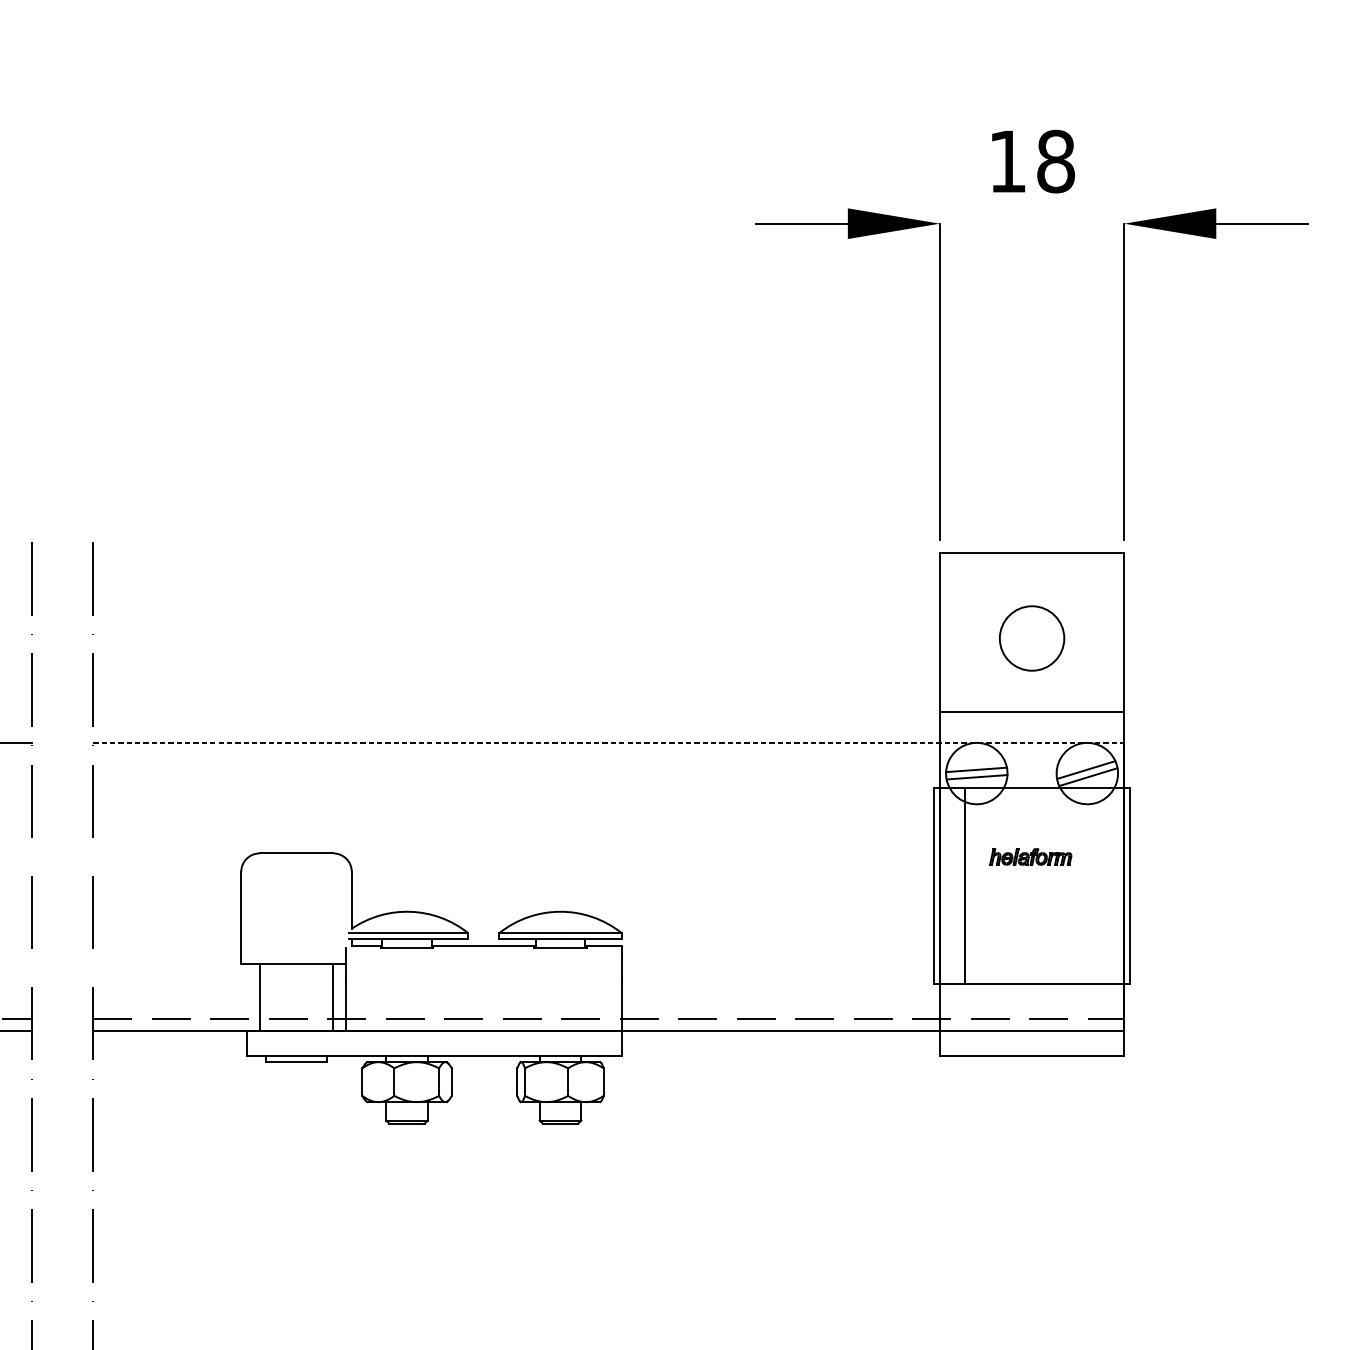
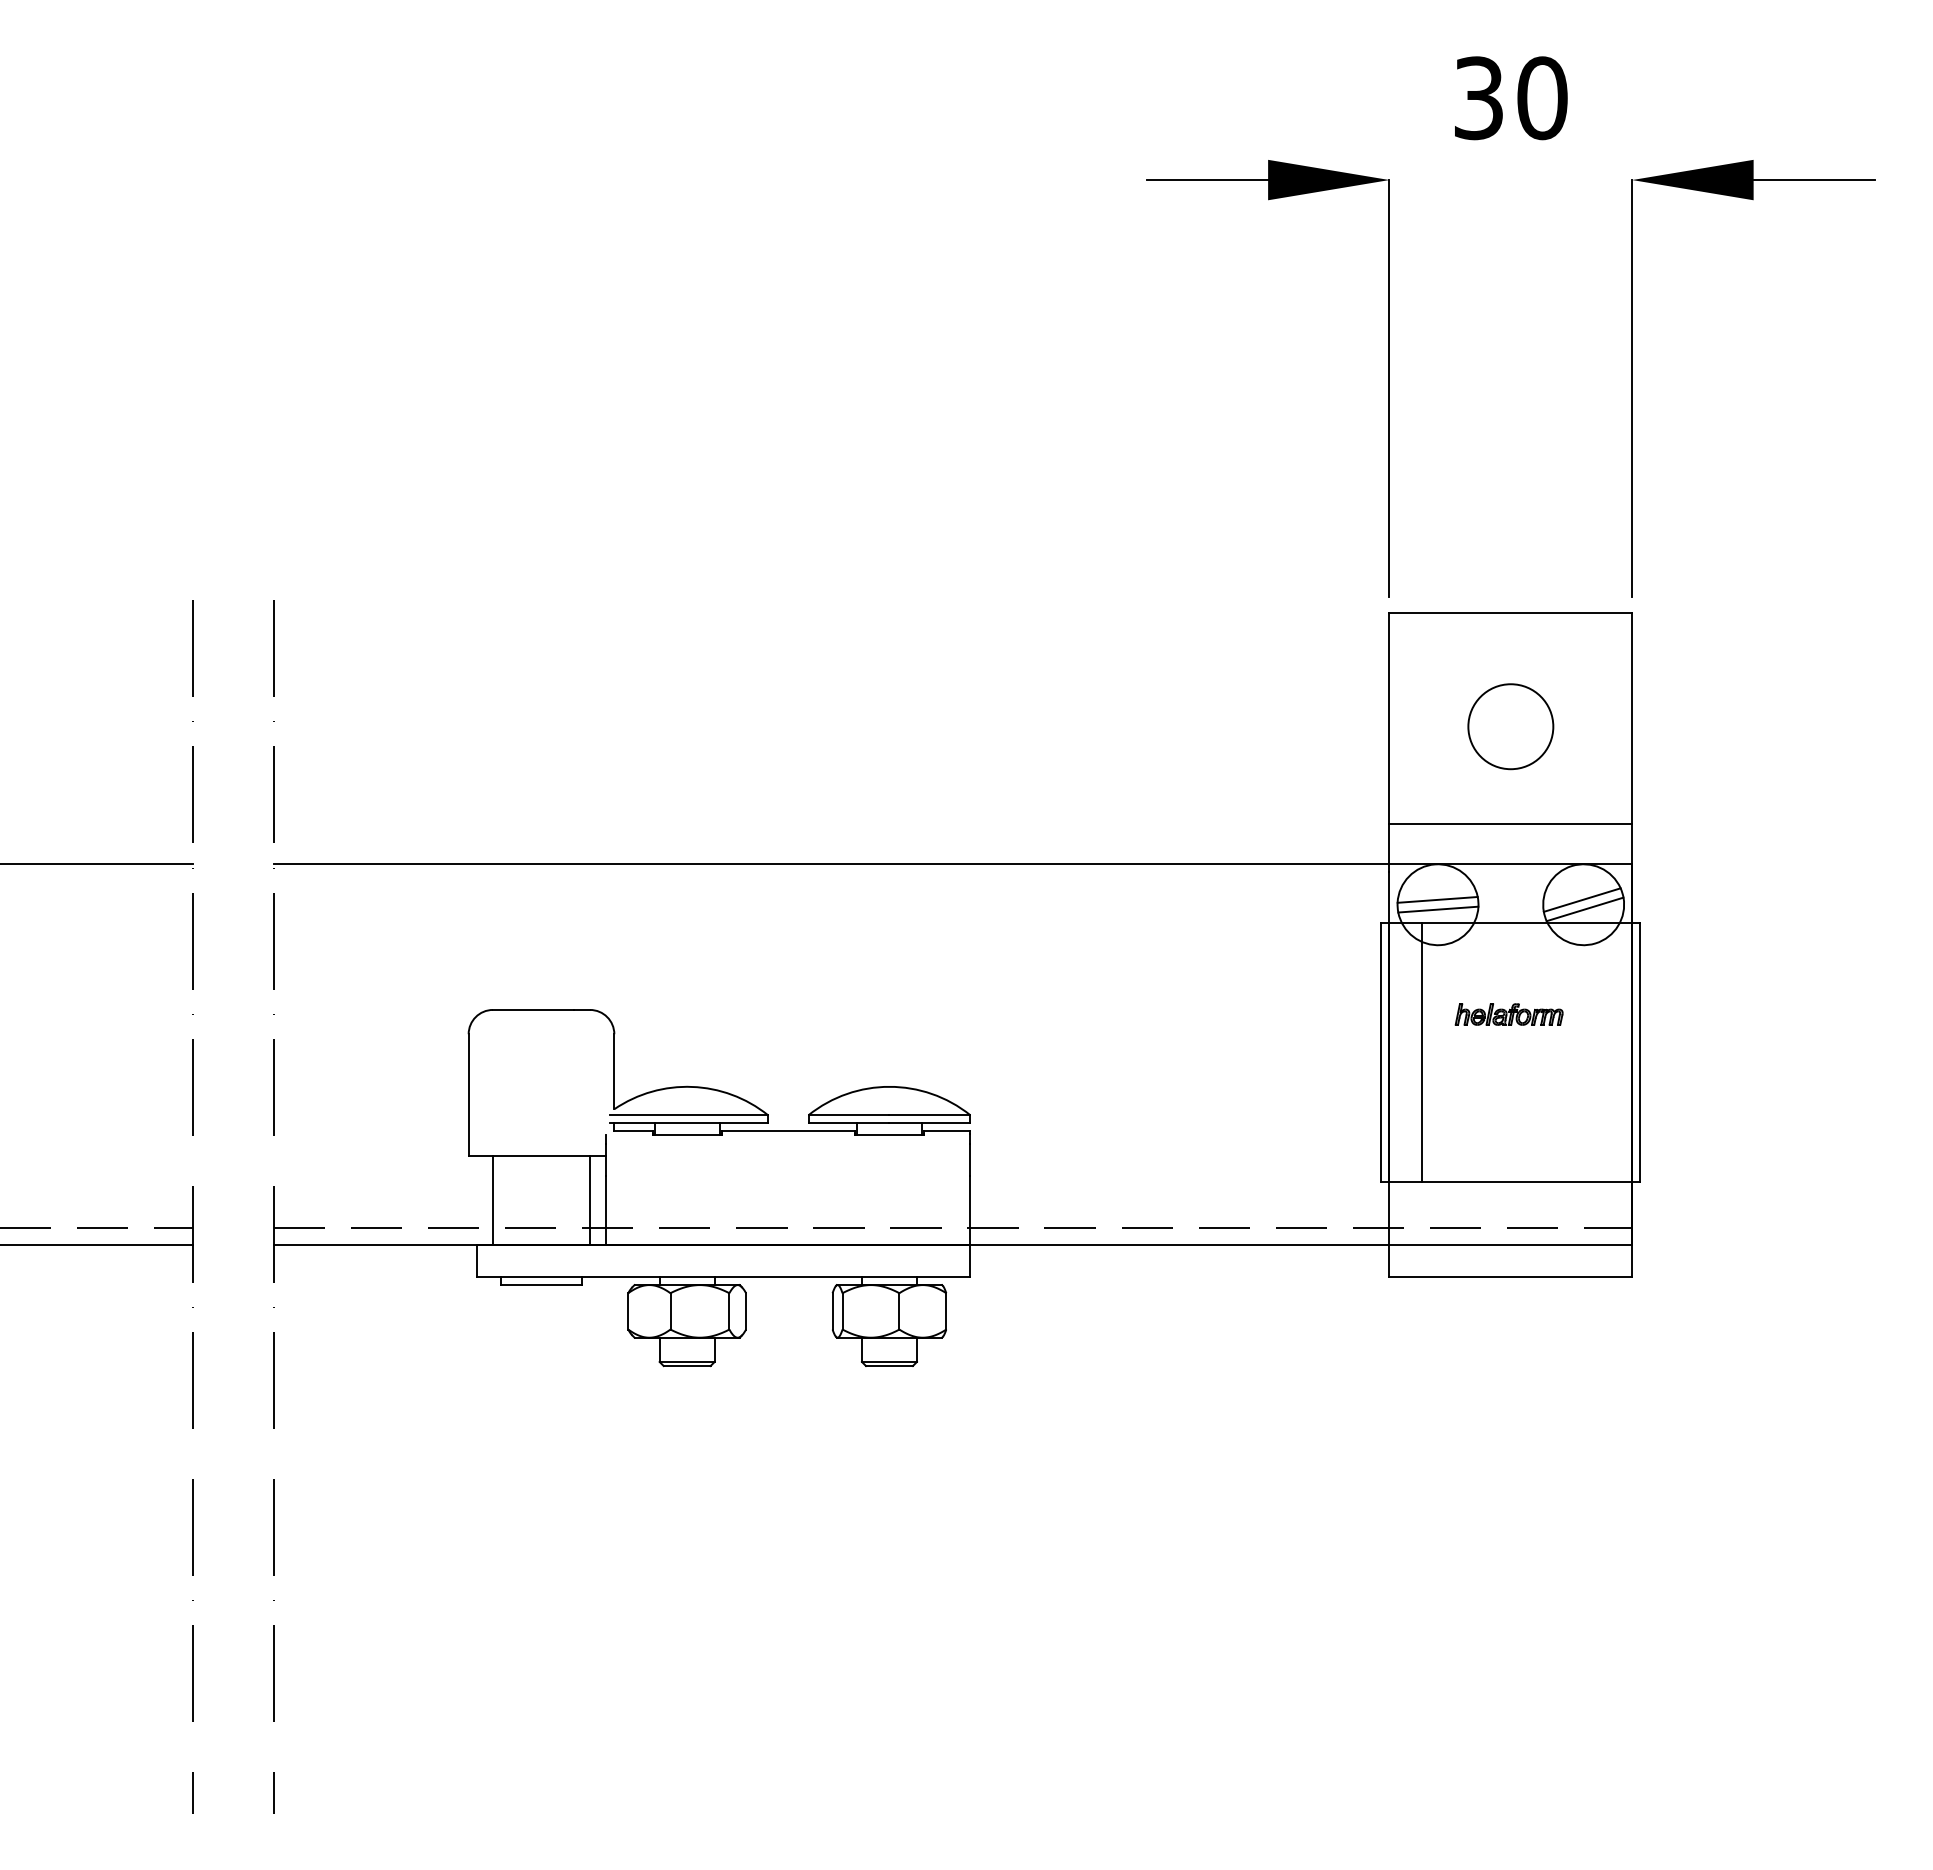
text: (1032, 161) -> (1511, 98), 18 -> 30
line: (609, 743) -> (953, 864), dashed -> solid

